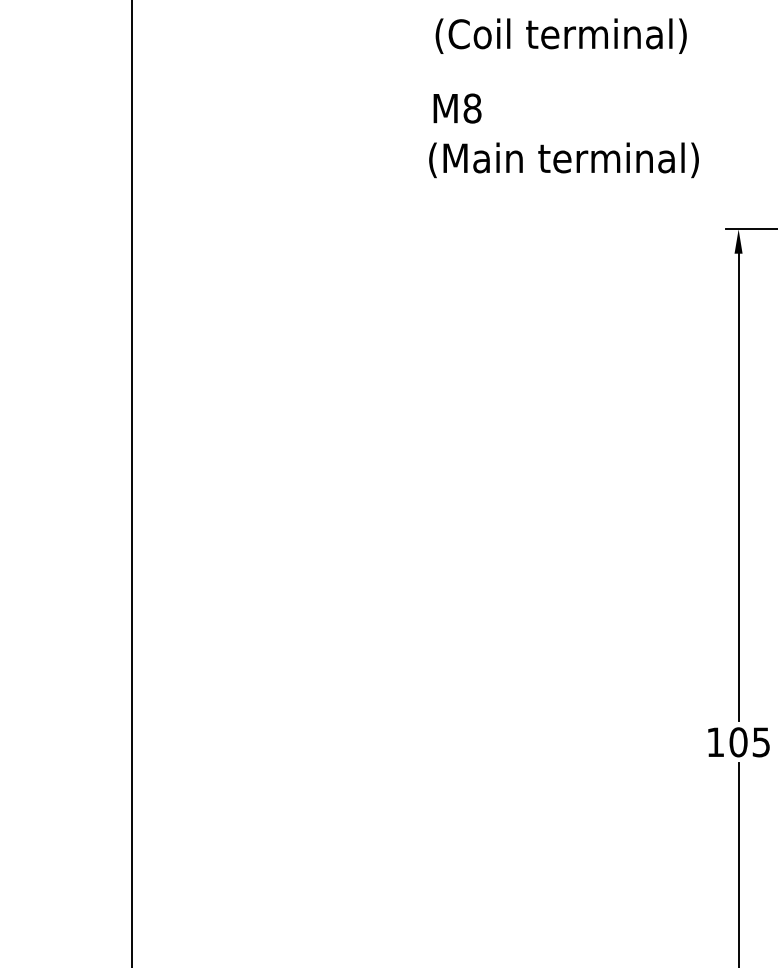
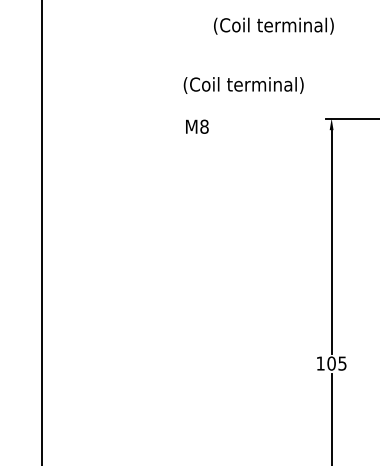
text: (560, 34) -> (273, 25), moved
text: (457, 107) -> (197, 126), moved
text: (570, 160) -> (251, 85), (Main terminal) -> (Coil terminal)

